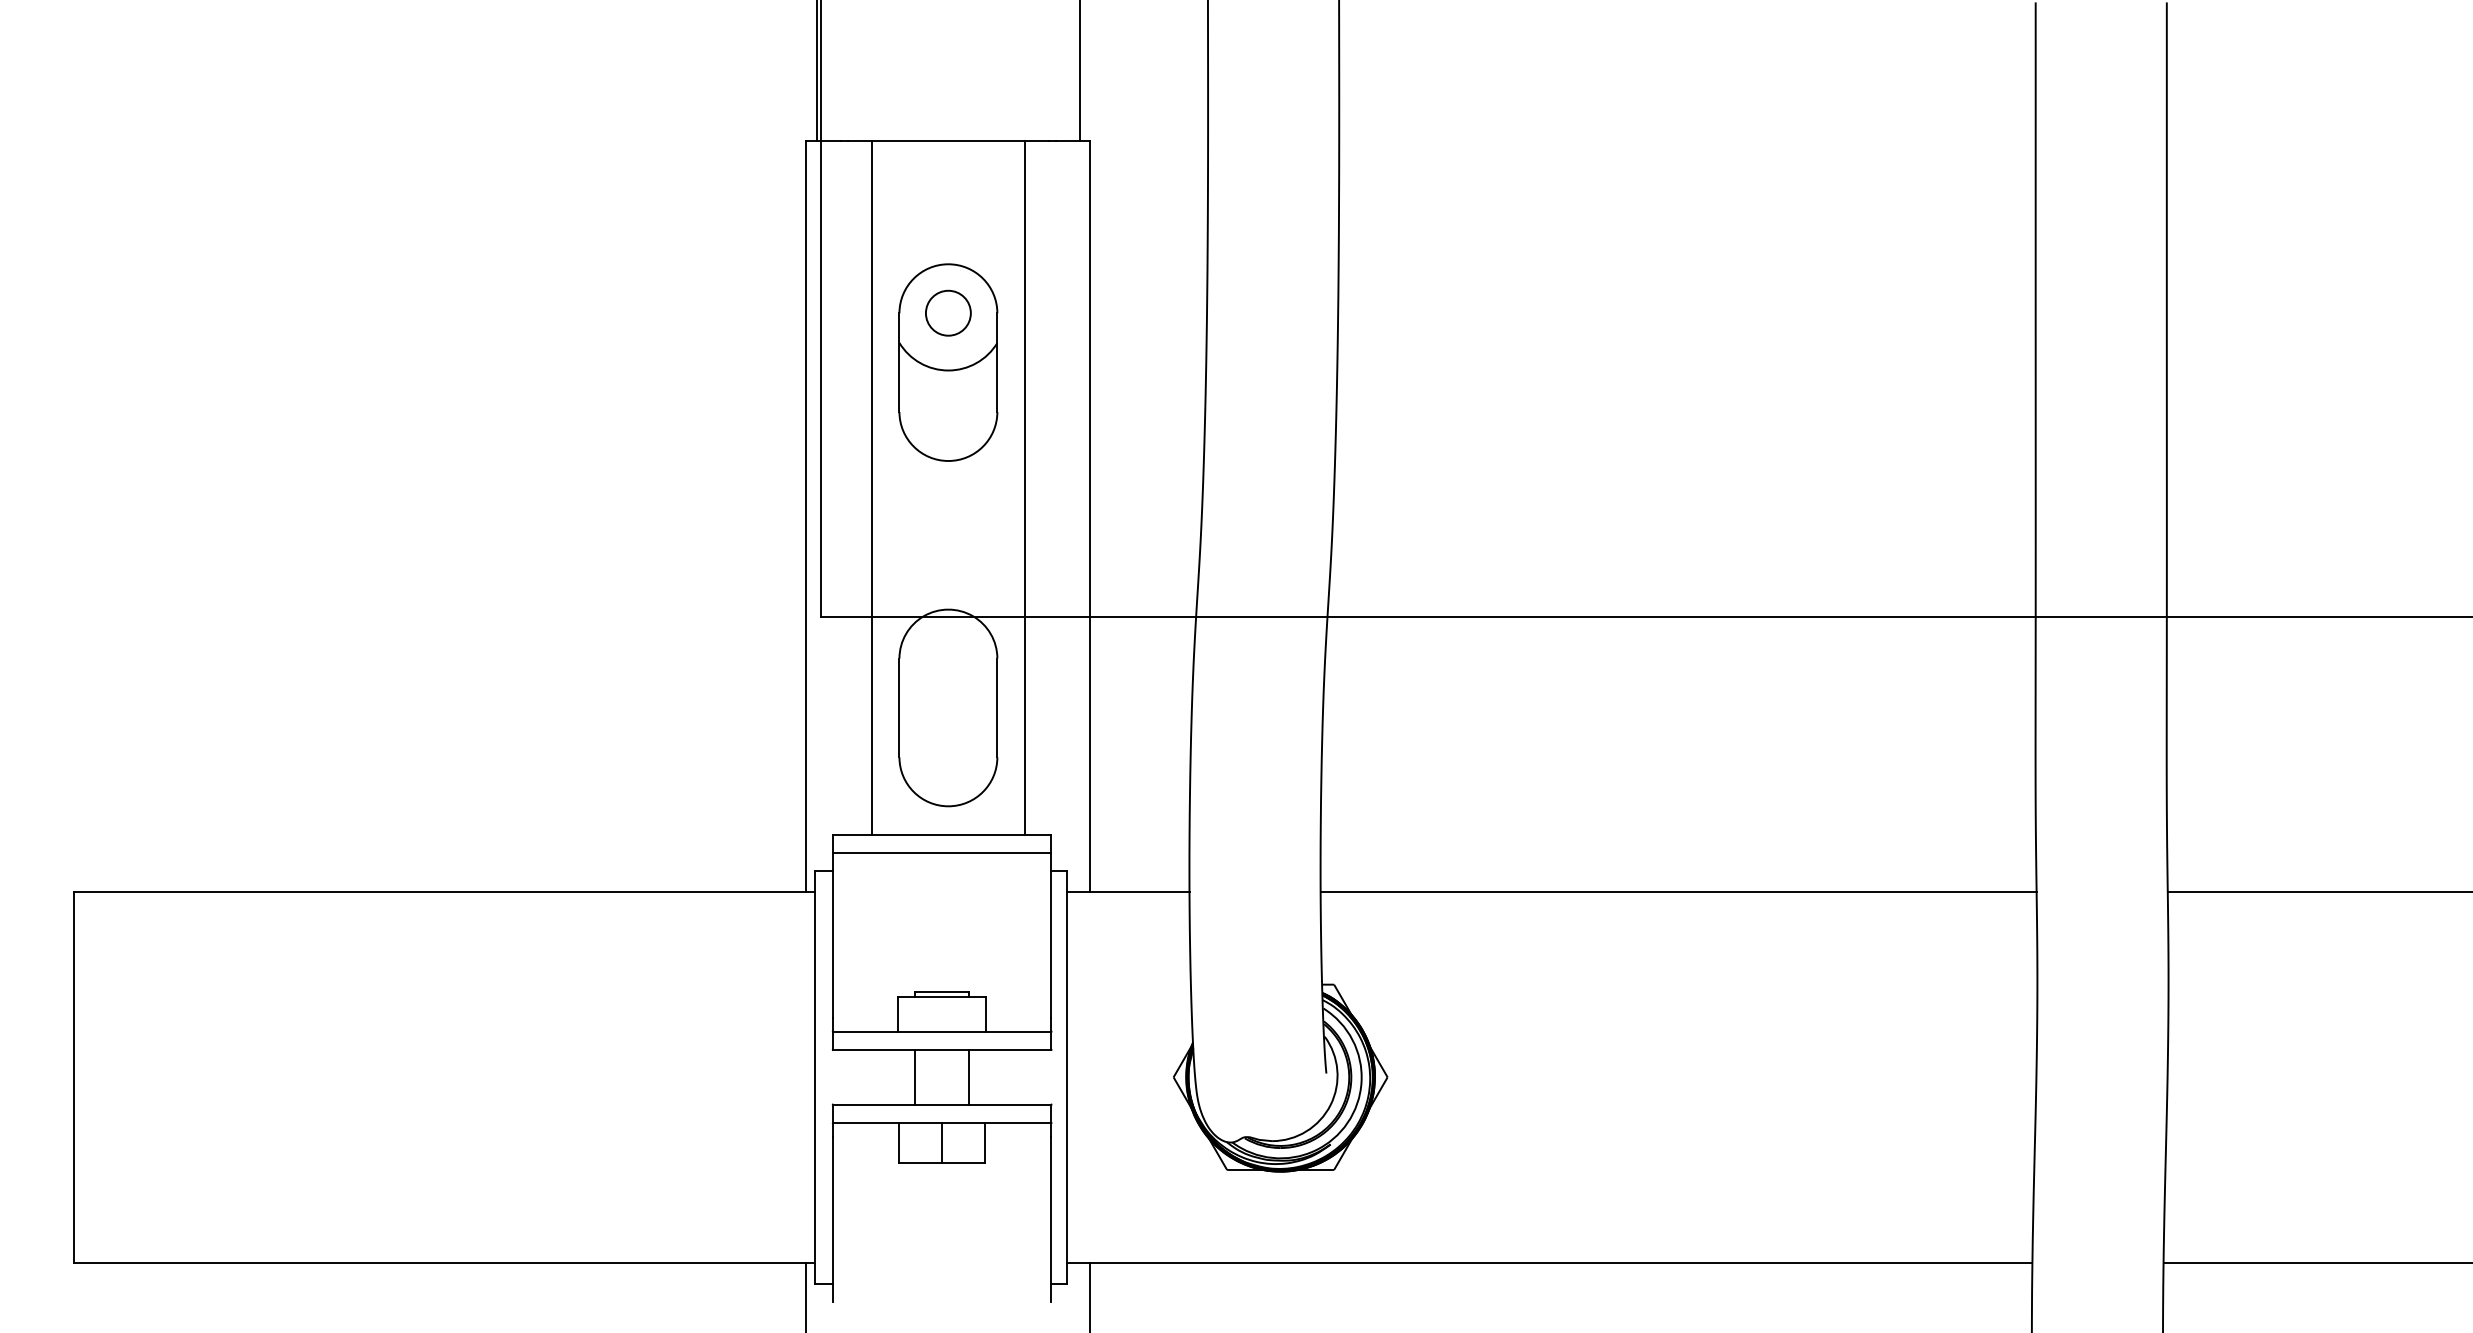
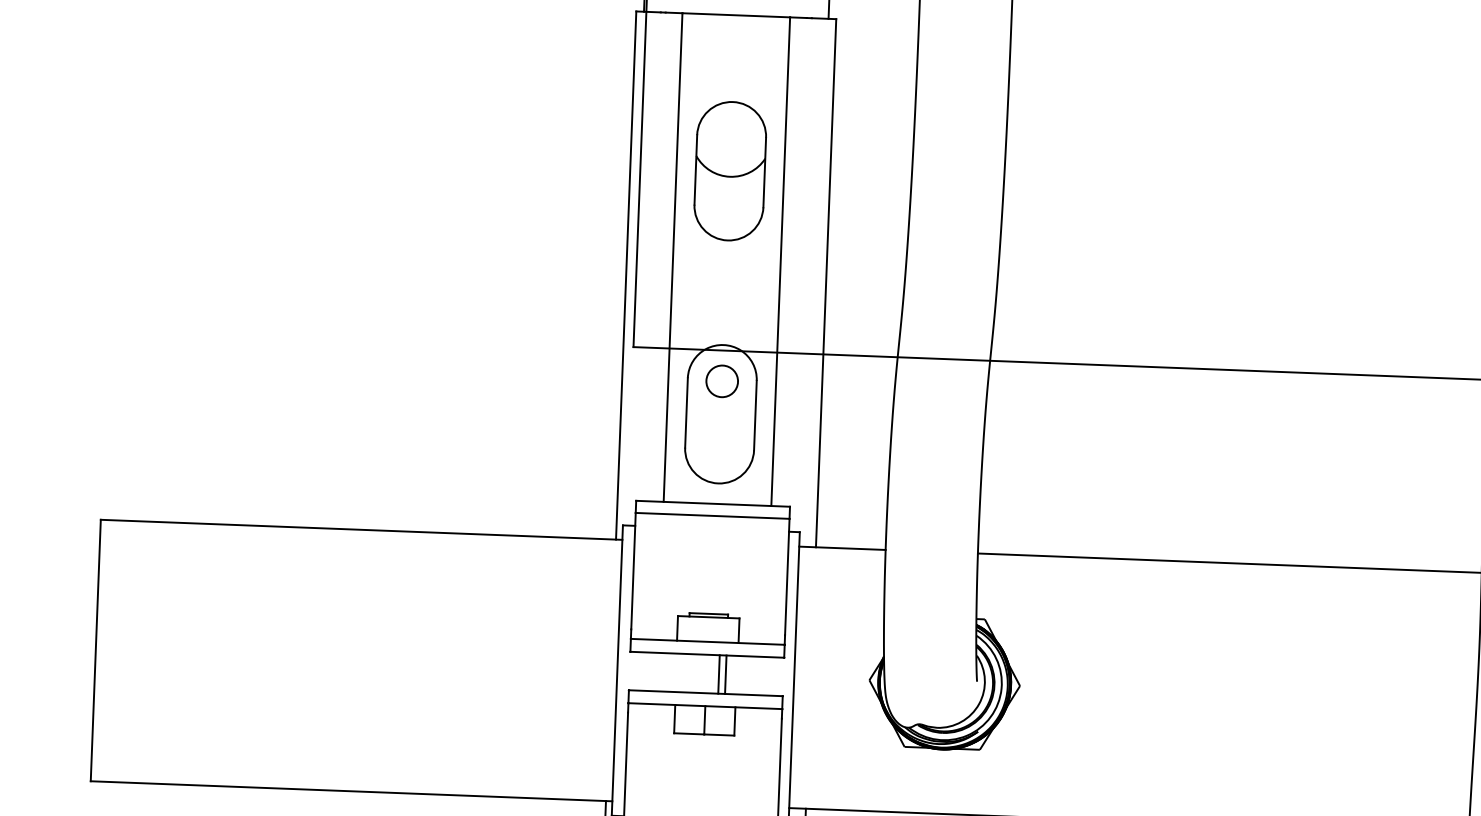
circle: (948, 312) -> (722, 380), moved
line: (914, 1077) -> (718, 674), moved

